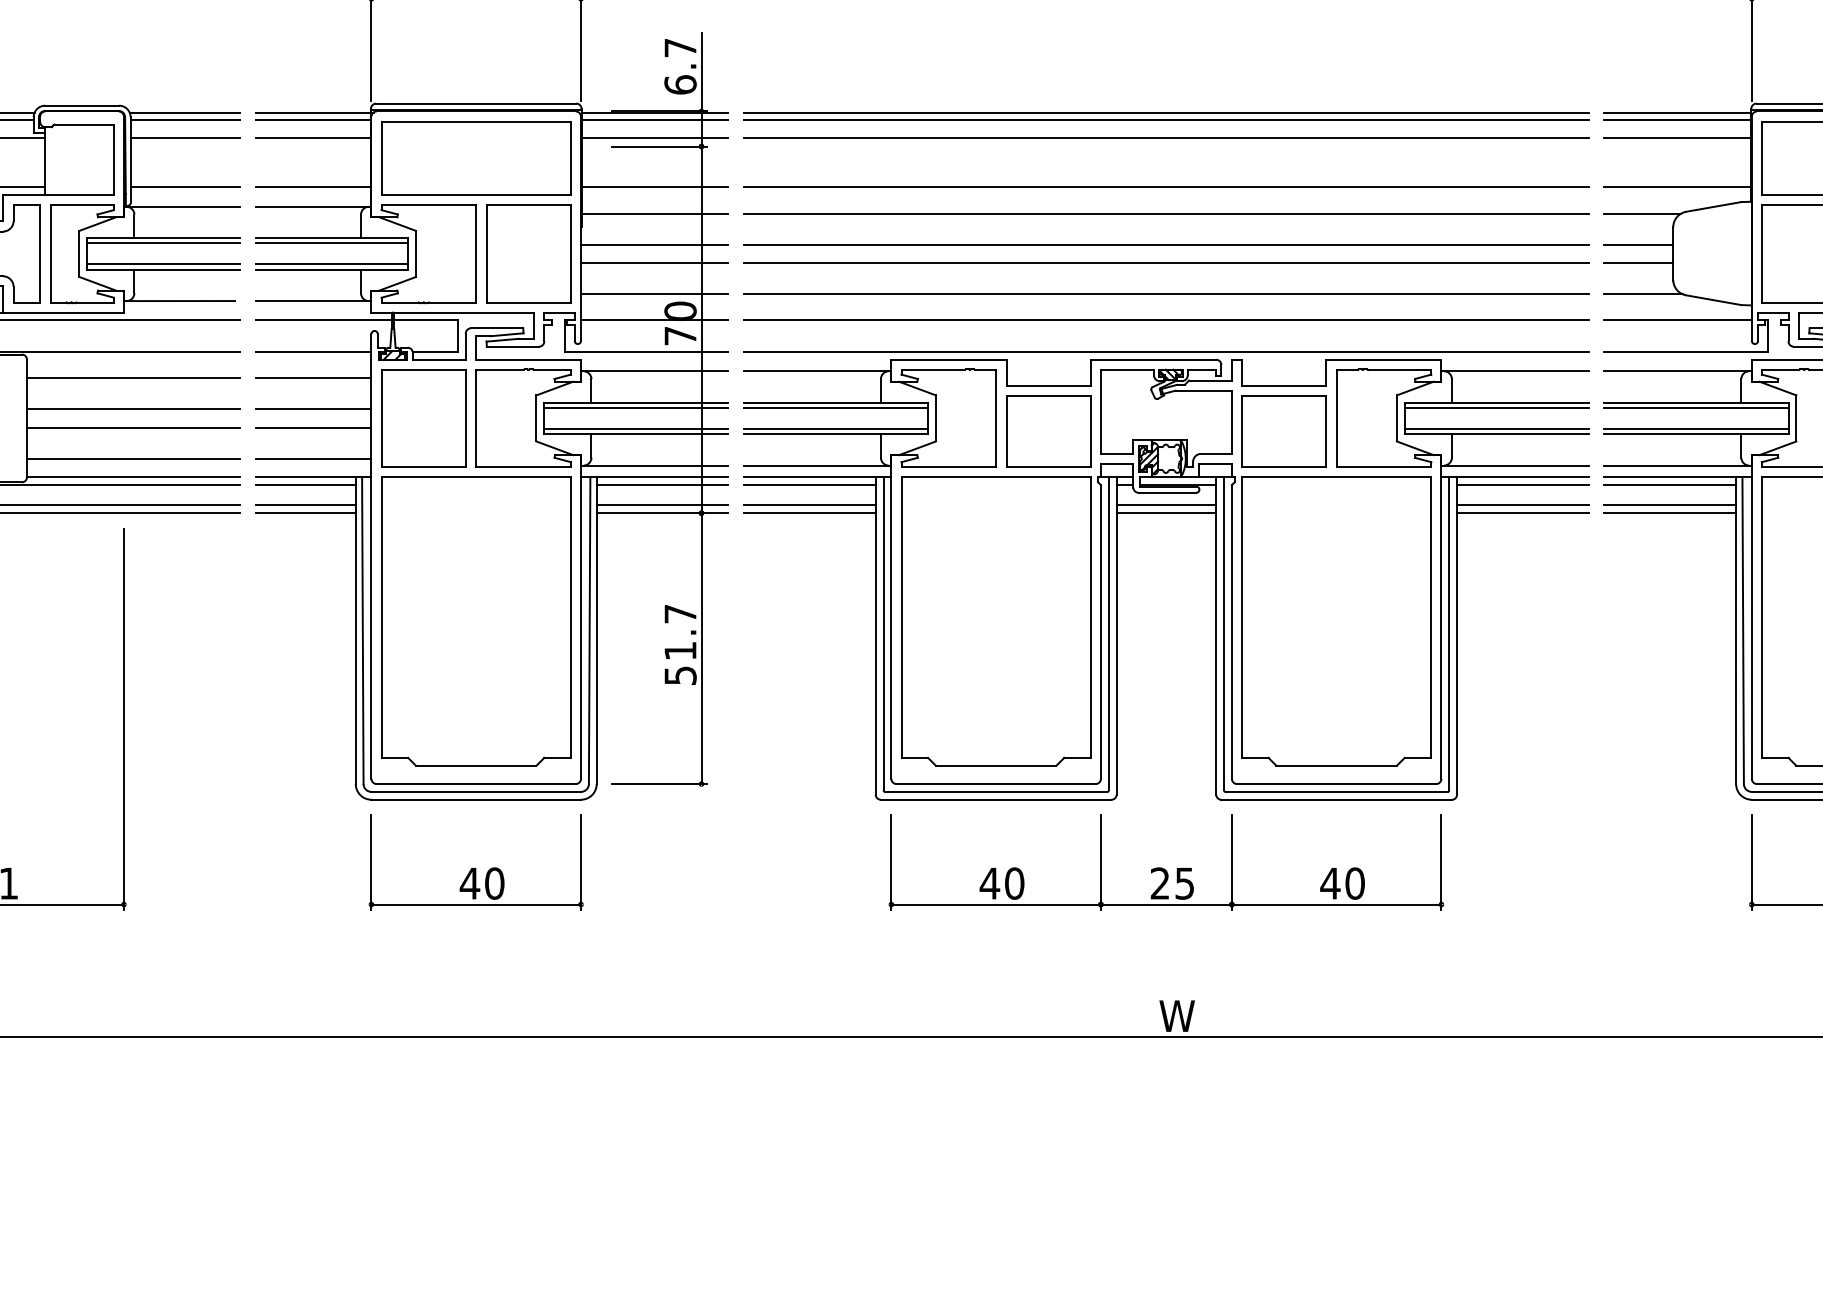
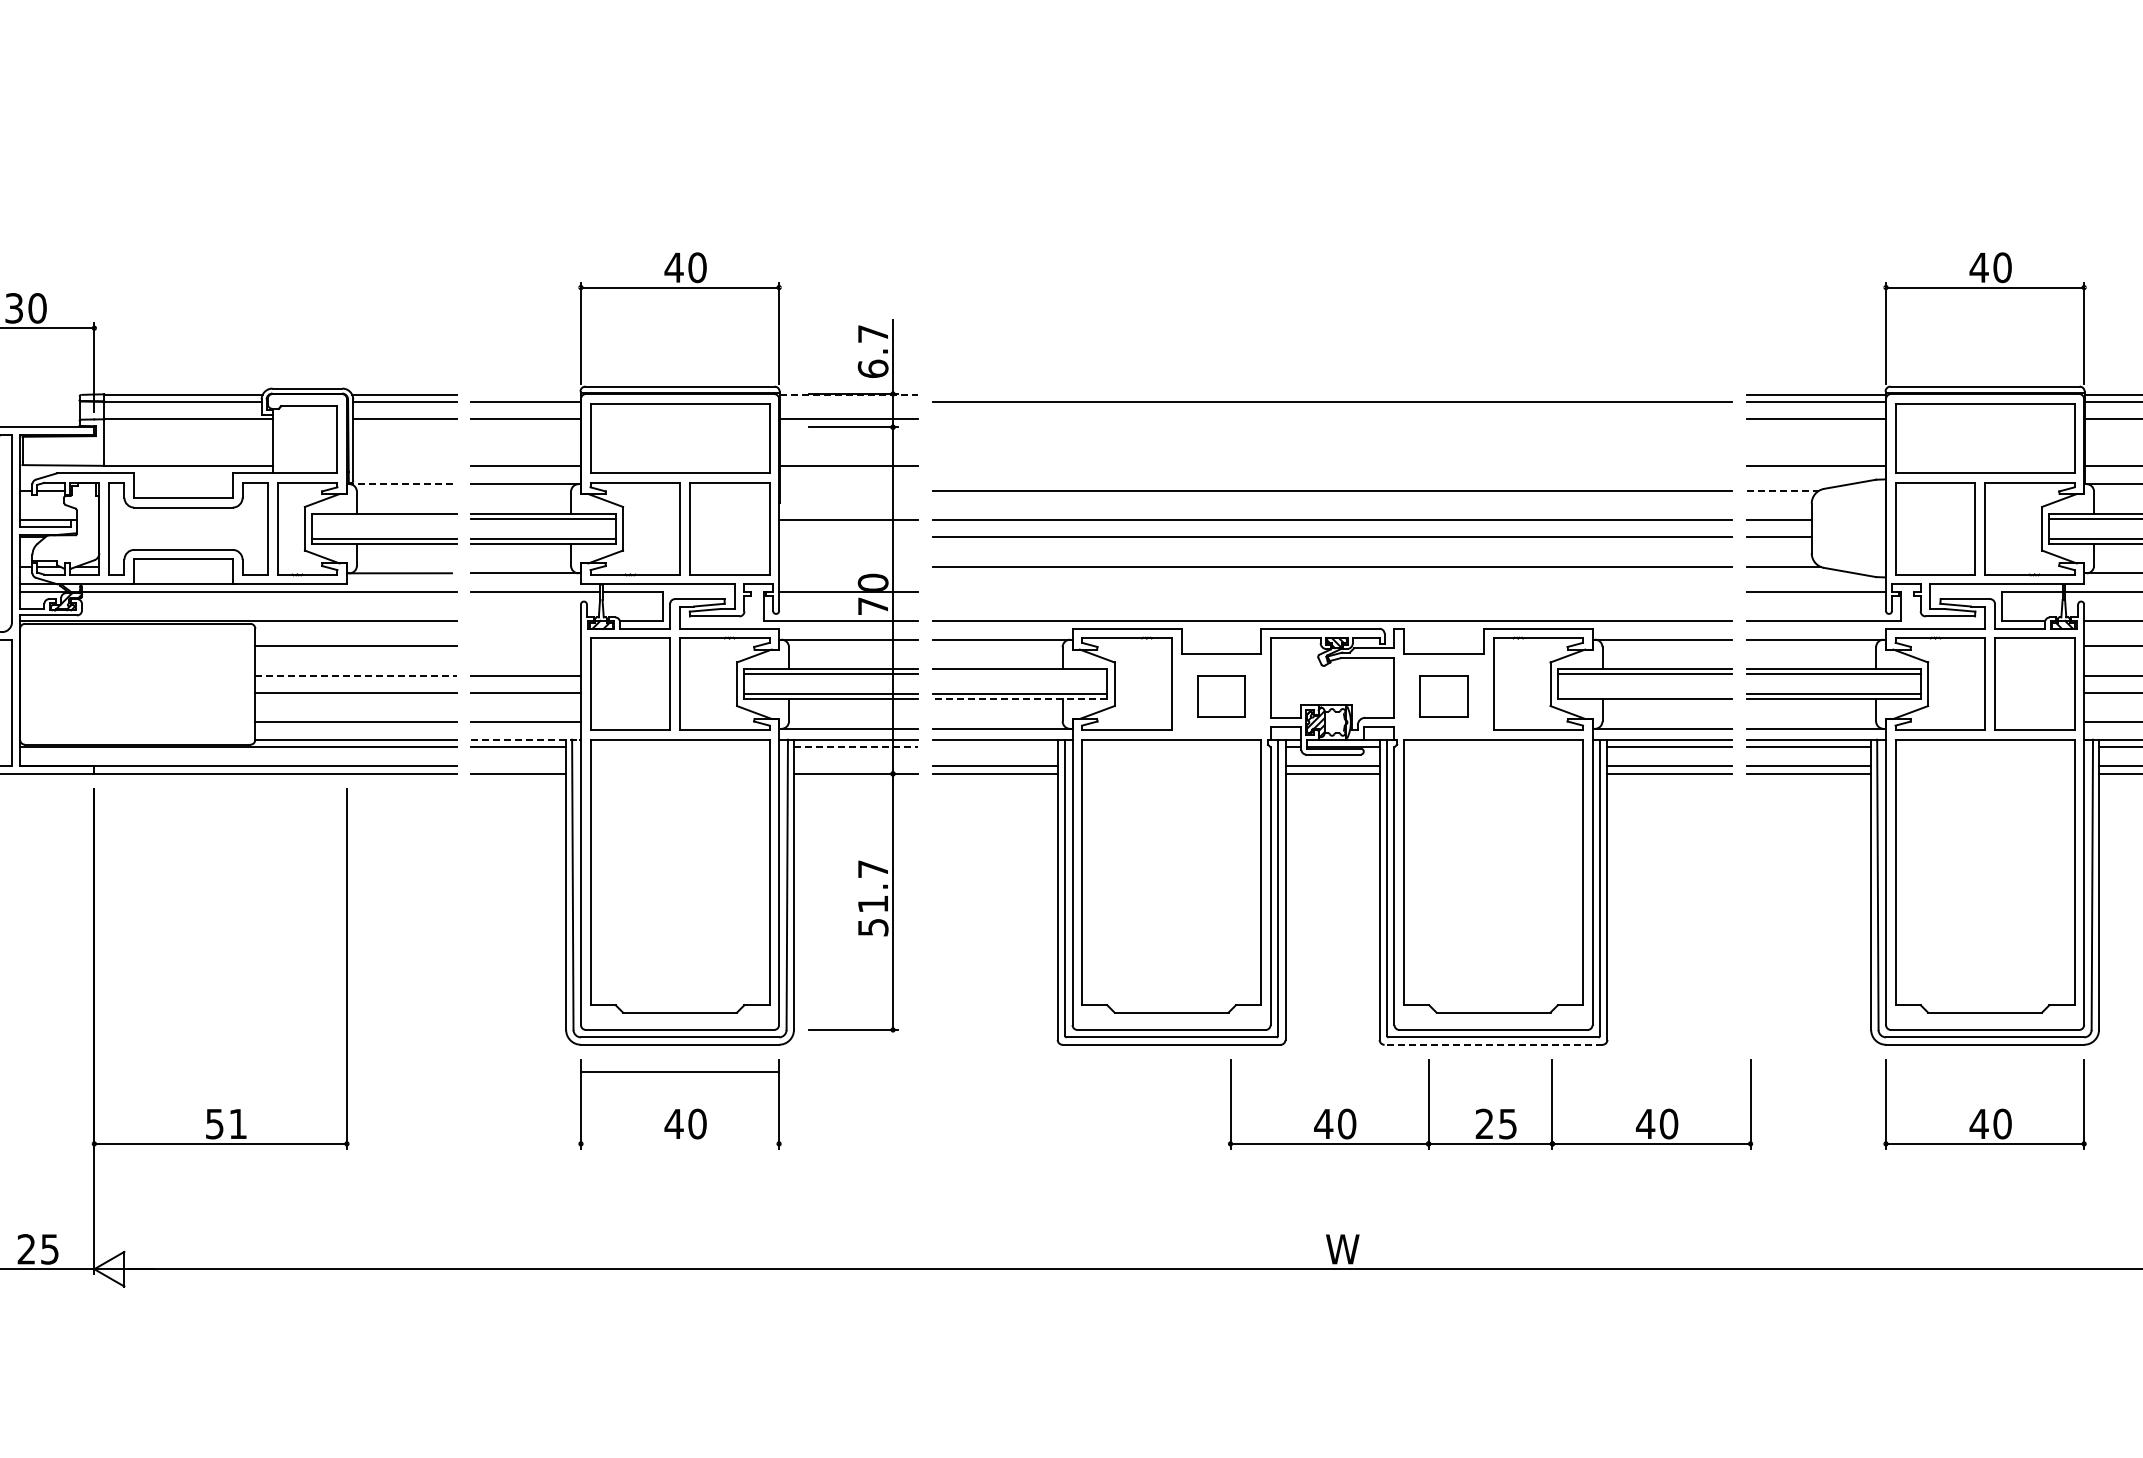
line: (313, 112) -> (526, 395), removed
line: (655, 112) -> (849, 395), solid -> dashed
line: (1166, 112) -> (1332, 395), removed
line: (654, 119) -> (848, 401), removed
line: (1166, 137) -> (1332, 418), removed
line: (184, 187) -> (404, 465), removed
line: (1166, 187) -> (1332, 465), removed
line: (181, 207) -> (401, 484), solid -> dashed
line: (654, 213) -> (848, 490), removed
line: (1643, 213) -> (1783, 490), solid -> dashed
line: (163, 243) -> (384, 518), removed
line: (654, 263) -> (848, 537), removed
line: (654, 293) -> (848, 566), removed
line: (1166, 320) -> (1332, 591), removed
line: (312, 352) -> (525, 621), removed
line: (312, 378) -> (525, 646), removed
line: (836, 408) -> (1020, 674), removed
line: (132, 409) -> (355, 675), solid -> dashed
line: (1496, 429) -> (1644, 694), removed
part: (1048, 431) -> (1221, 696), size x0.6
part: (1283, 431) -> (1443, 696), size x0.6
line: (836, 434) -> (1020, 699), solid -> dashed
line: (313, 476) -> (526, 739), solid -> dashed
line: (662, 485) -> (856, 747), solid -> dashed
line: (809, 485) -> (995, 747), removed
line: (305, 504) -> (518, 765), removed
line: (661, 504) -> (855, 765), removed
line: (1336, 799) -> (1493, 1044), solid -> dashed
part: (1166, 862) -> (1490, 1104), moved
line: (475, 904) -> (679, 1071), moved

